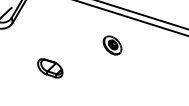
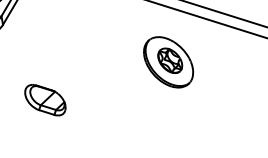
part: (112, 45) -> (168, 62), size x1.67
part: (50, 68) -> (45, 100), moved

